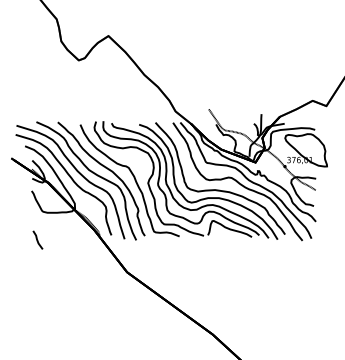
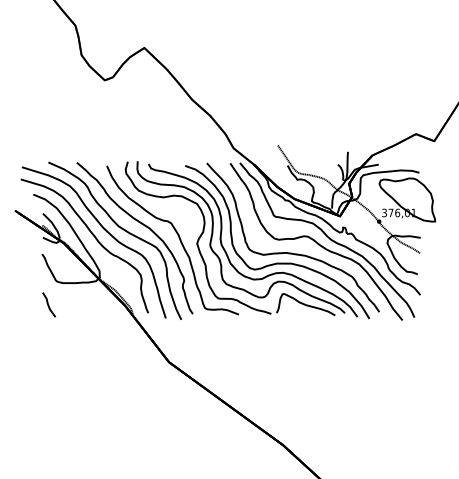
line: (37, 239) -> (48, 304), moved

